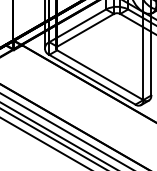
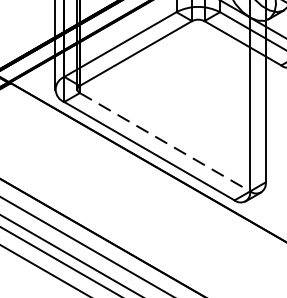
line: (100, 75) -> (165, 142), solid -> dashed

